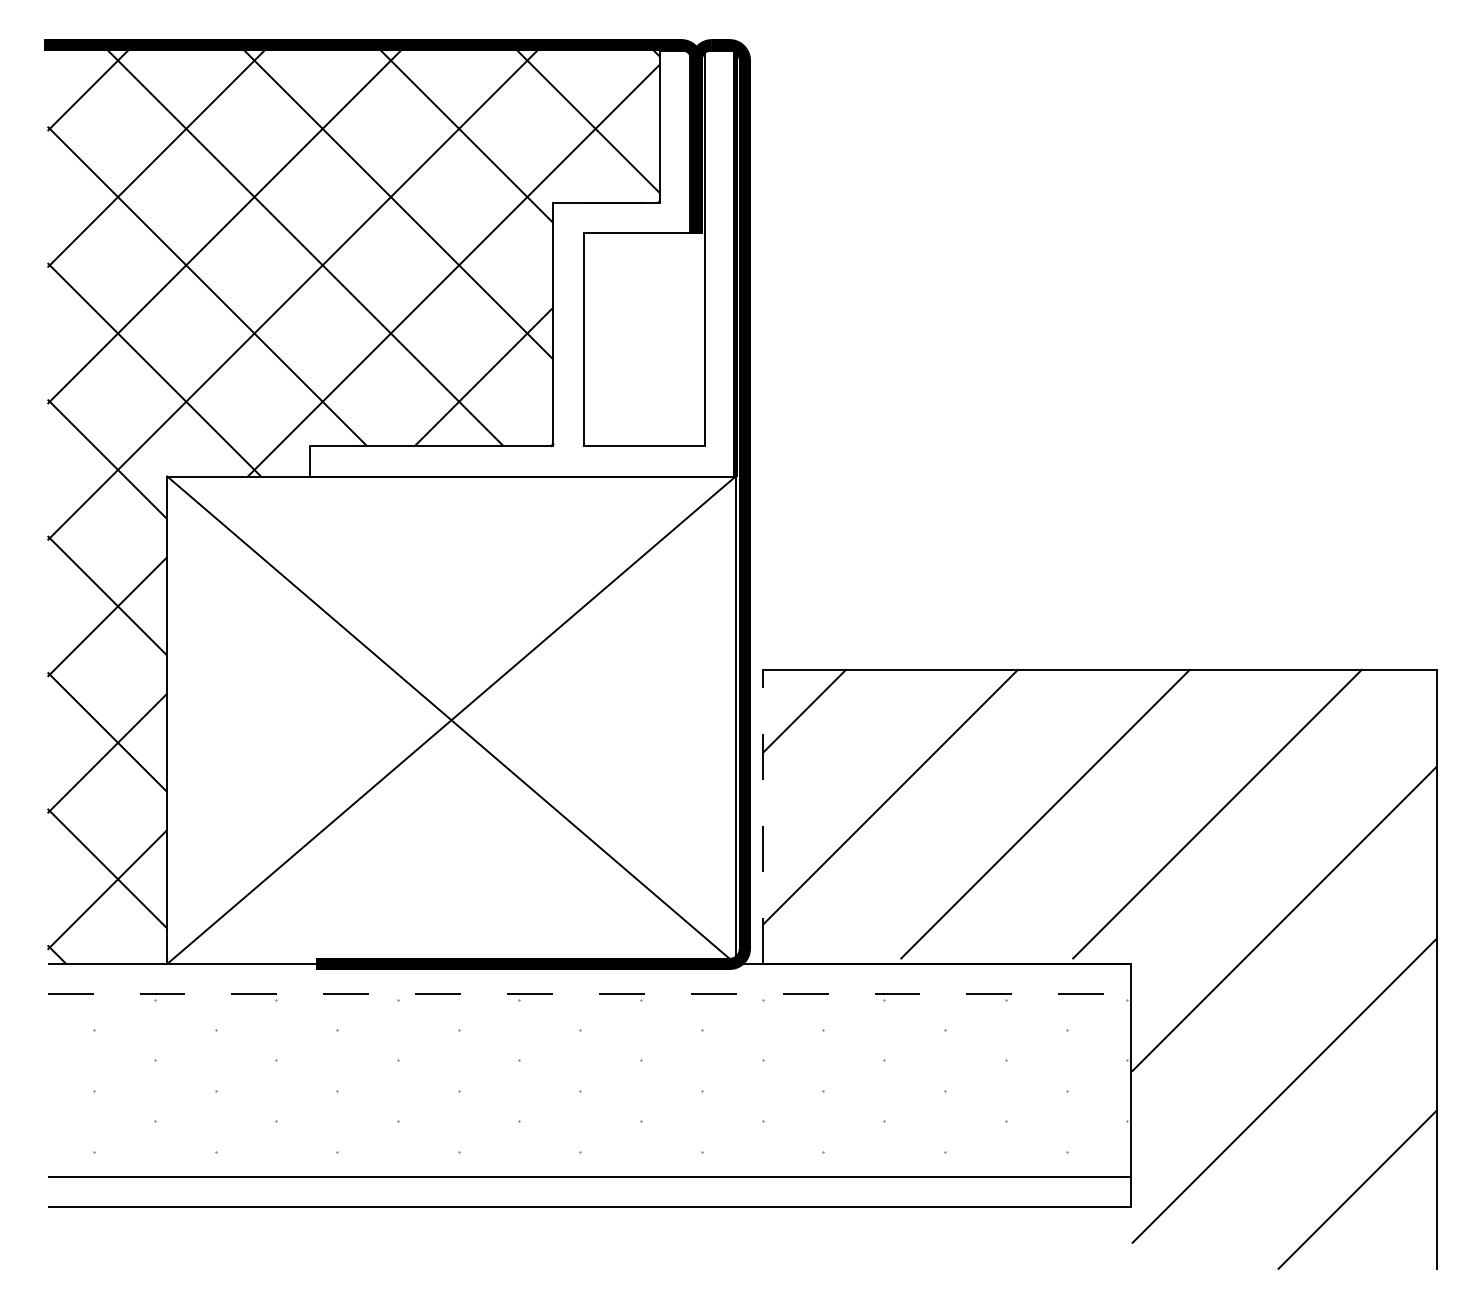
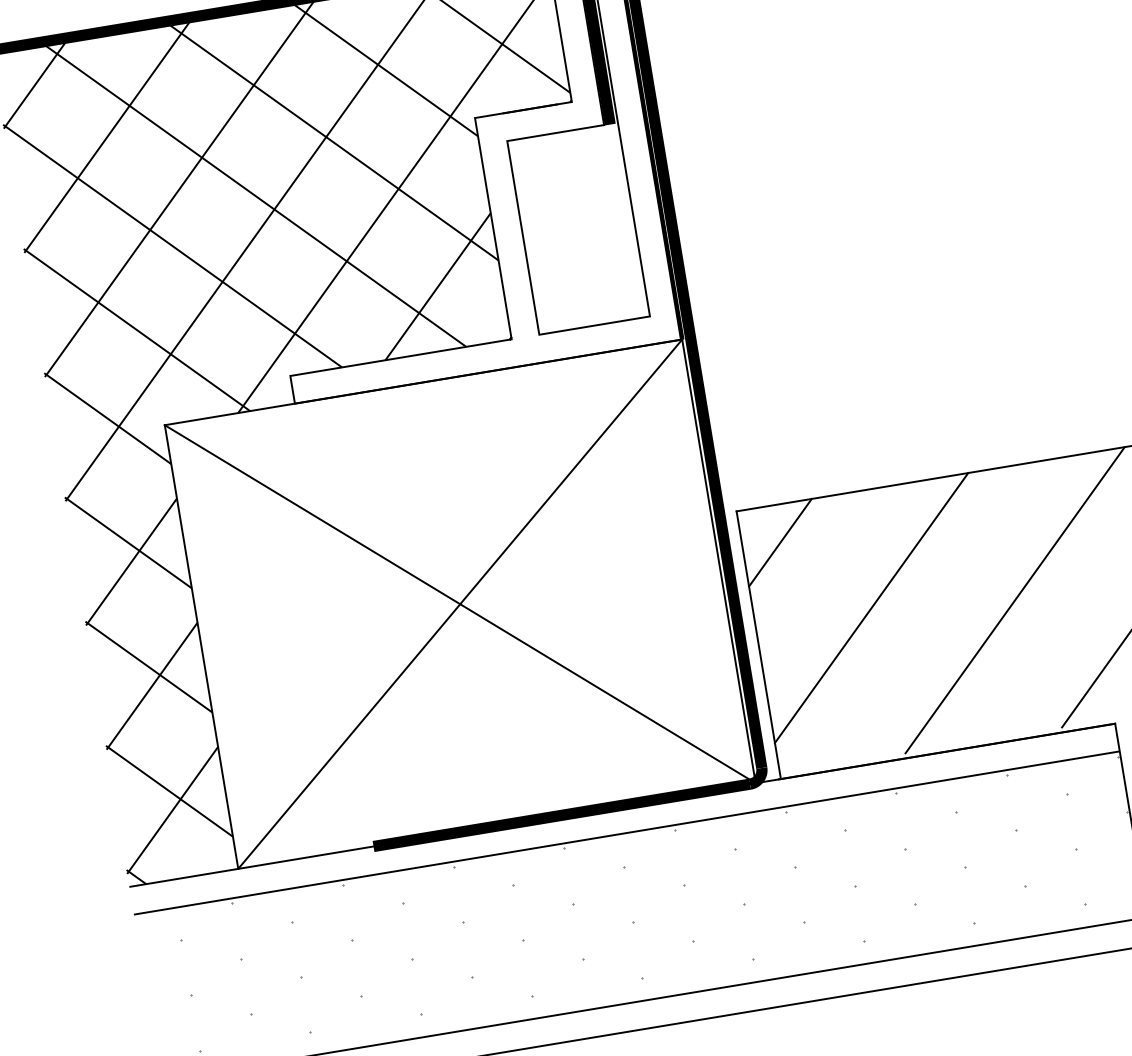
line: (763, 816) -> (758, 644), dashed -> solid
line: (589, 994) -> (627, 833), dashed -> solid

